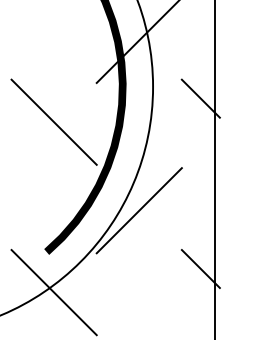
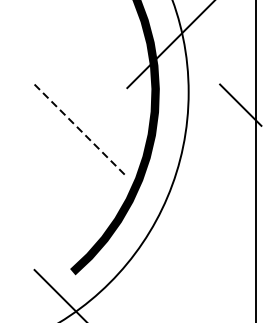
line: (54, 122) -> (81, 131), solid -> dashed
line: (138, 210) -> (172, 226), removed
line: (200, 269) -> (240, 291), removed

